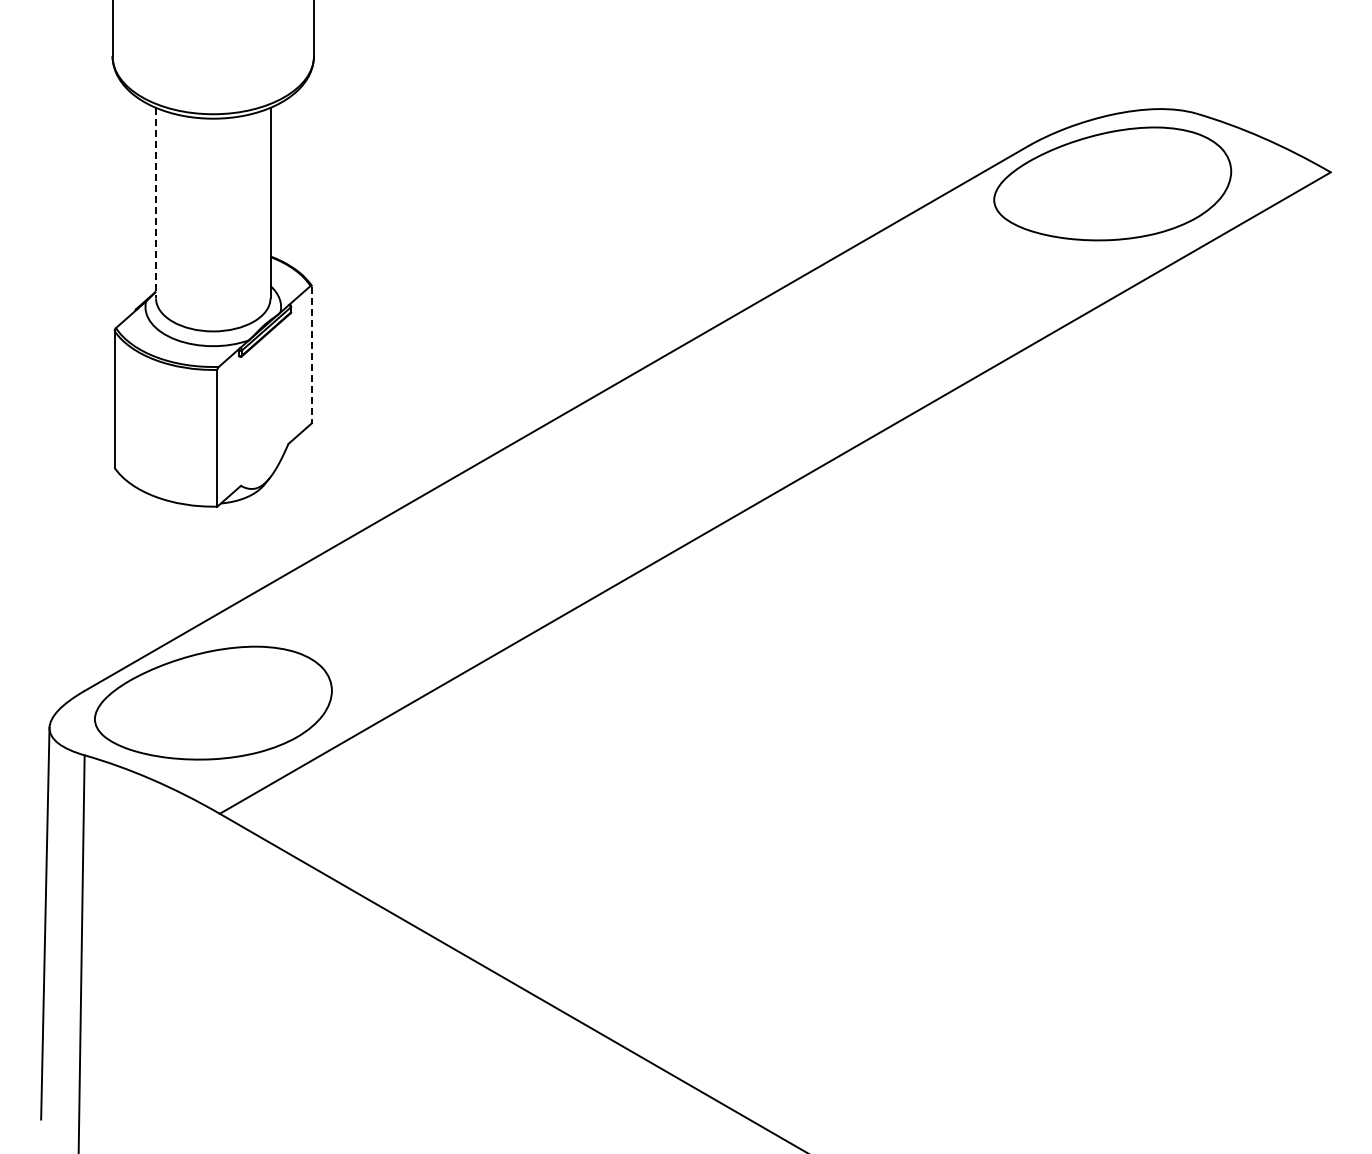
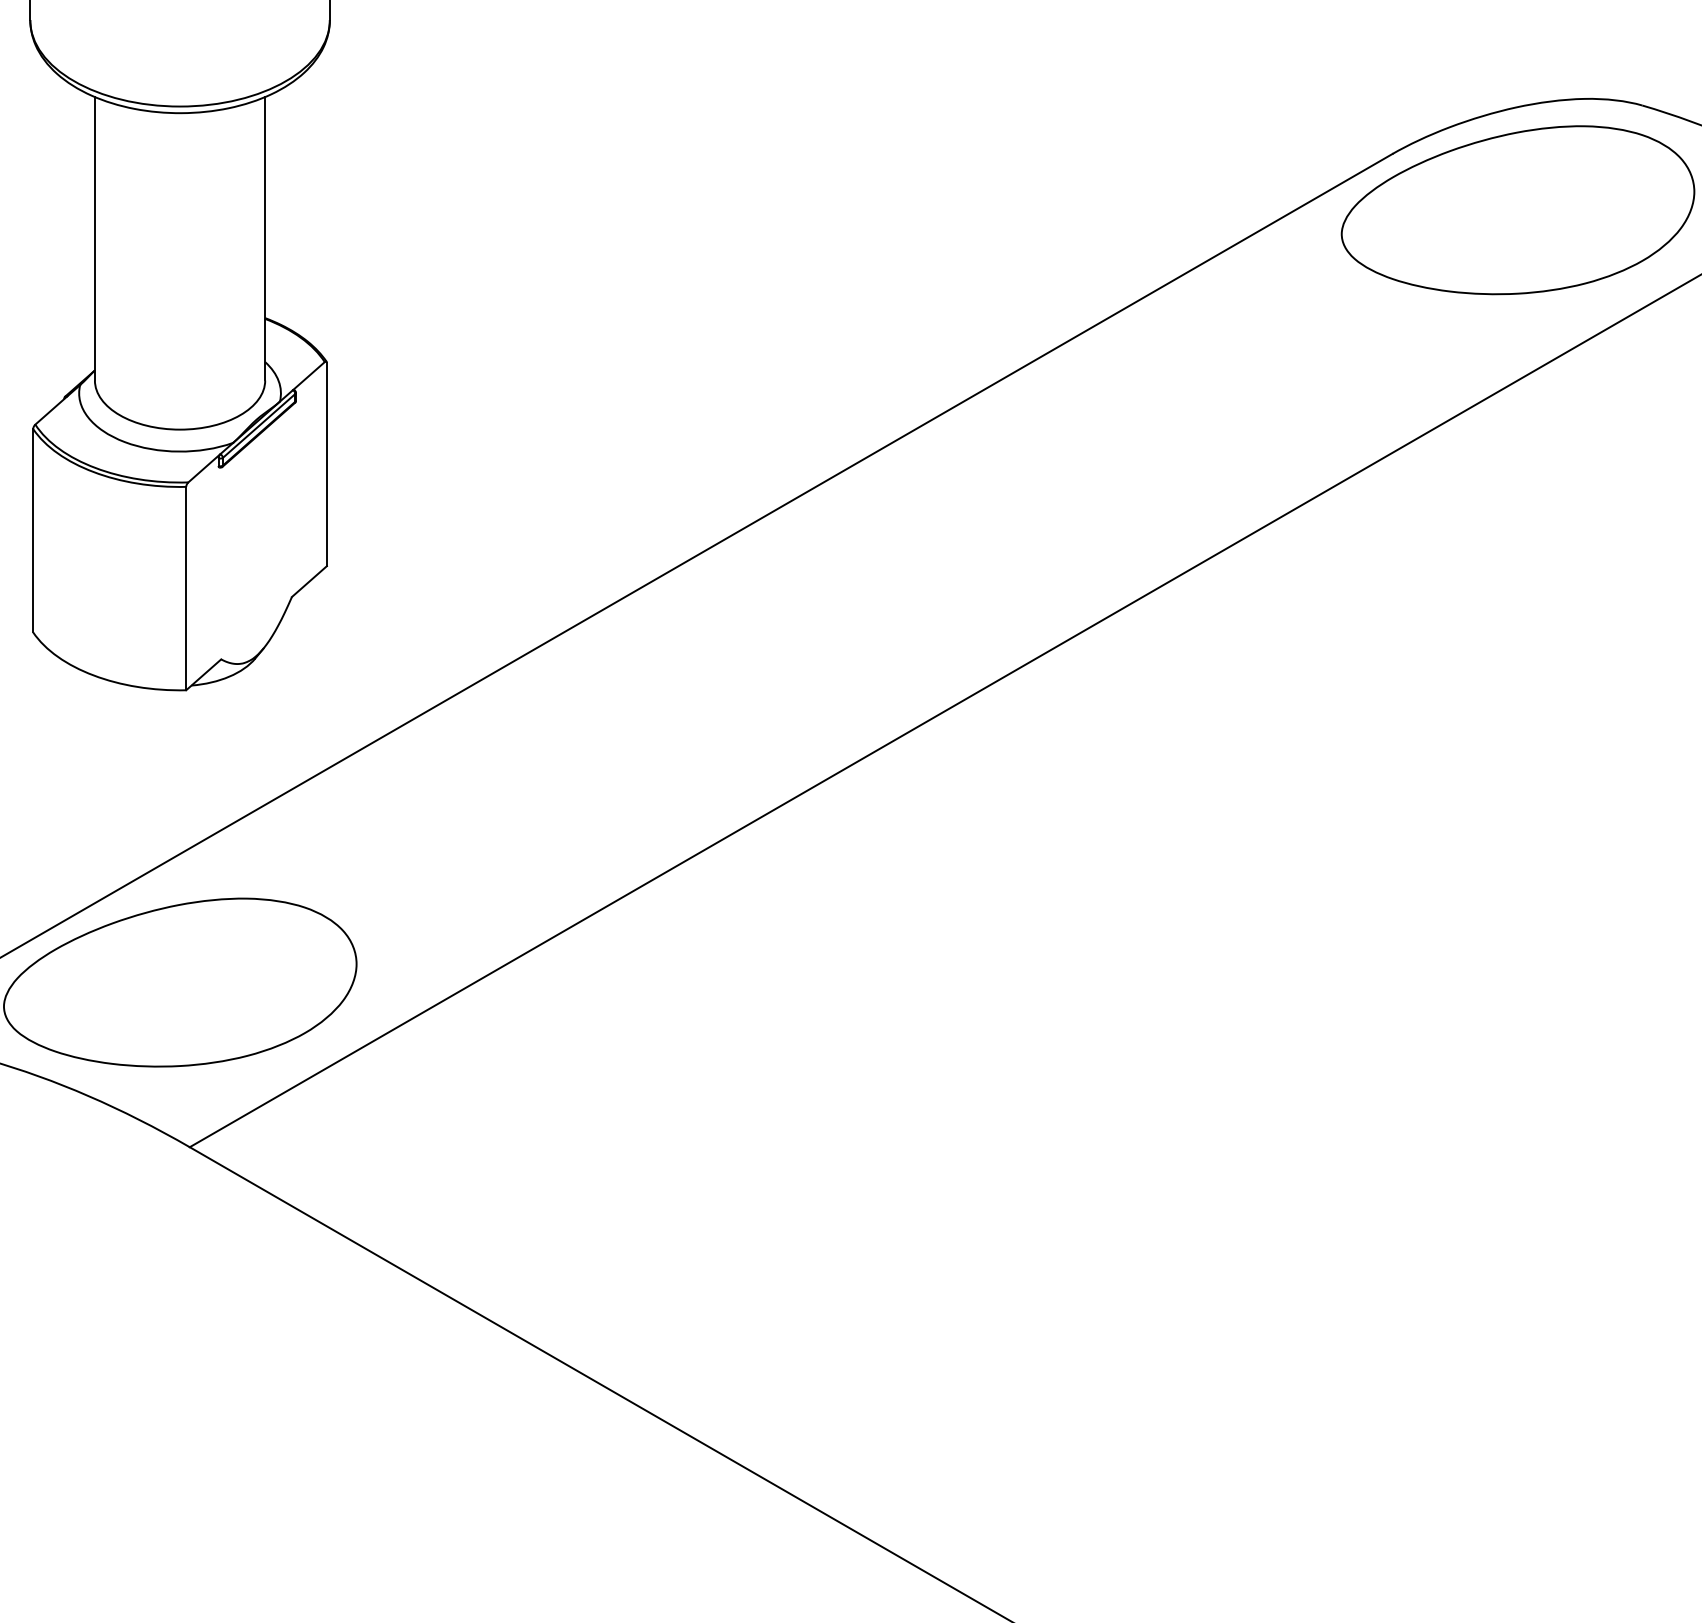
line: (156, 203) -> (95, 239), dashed -> solid
line: (311, 355) -> (326, 465), dashed -> solid

